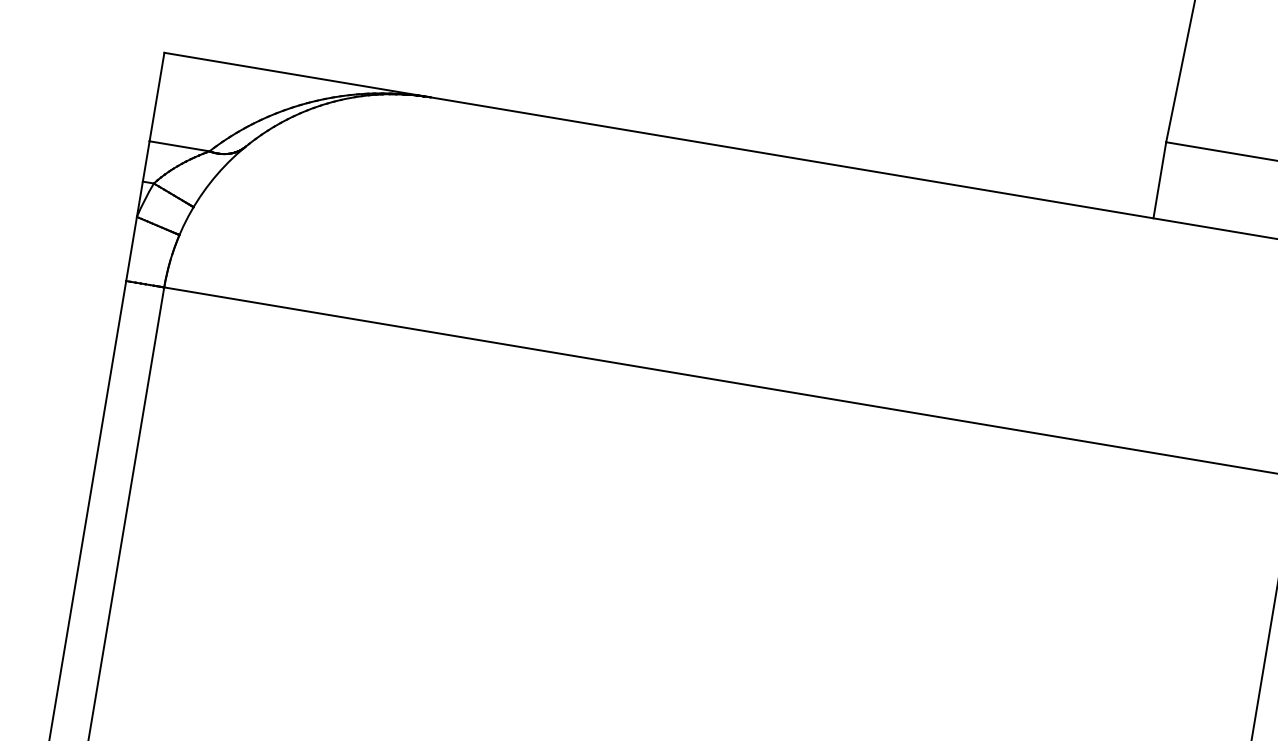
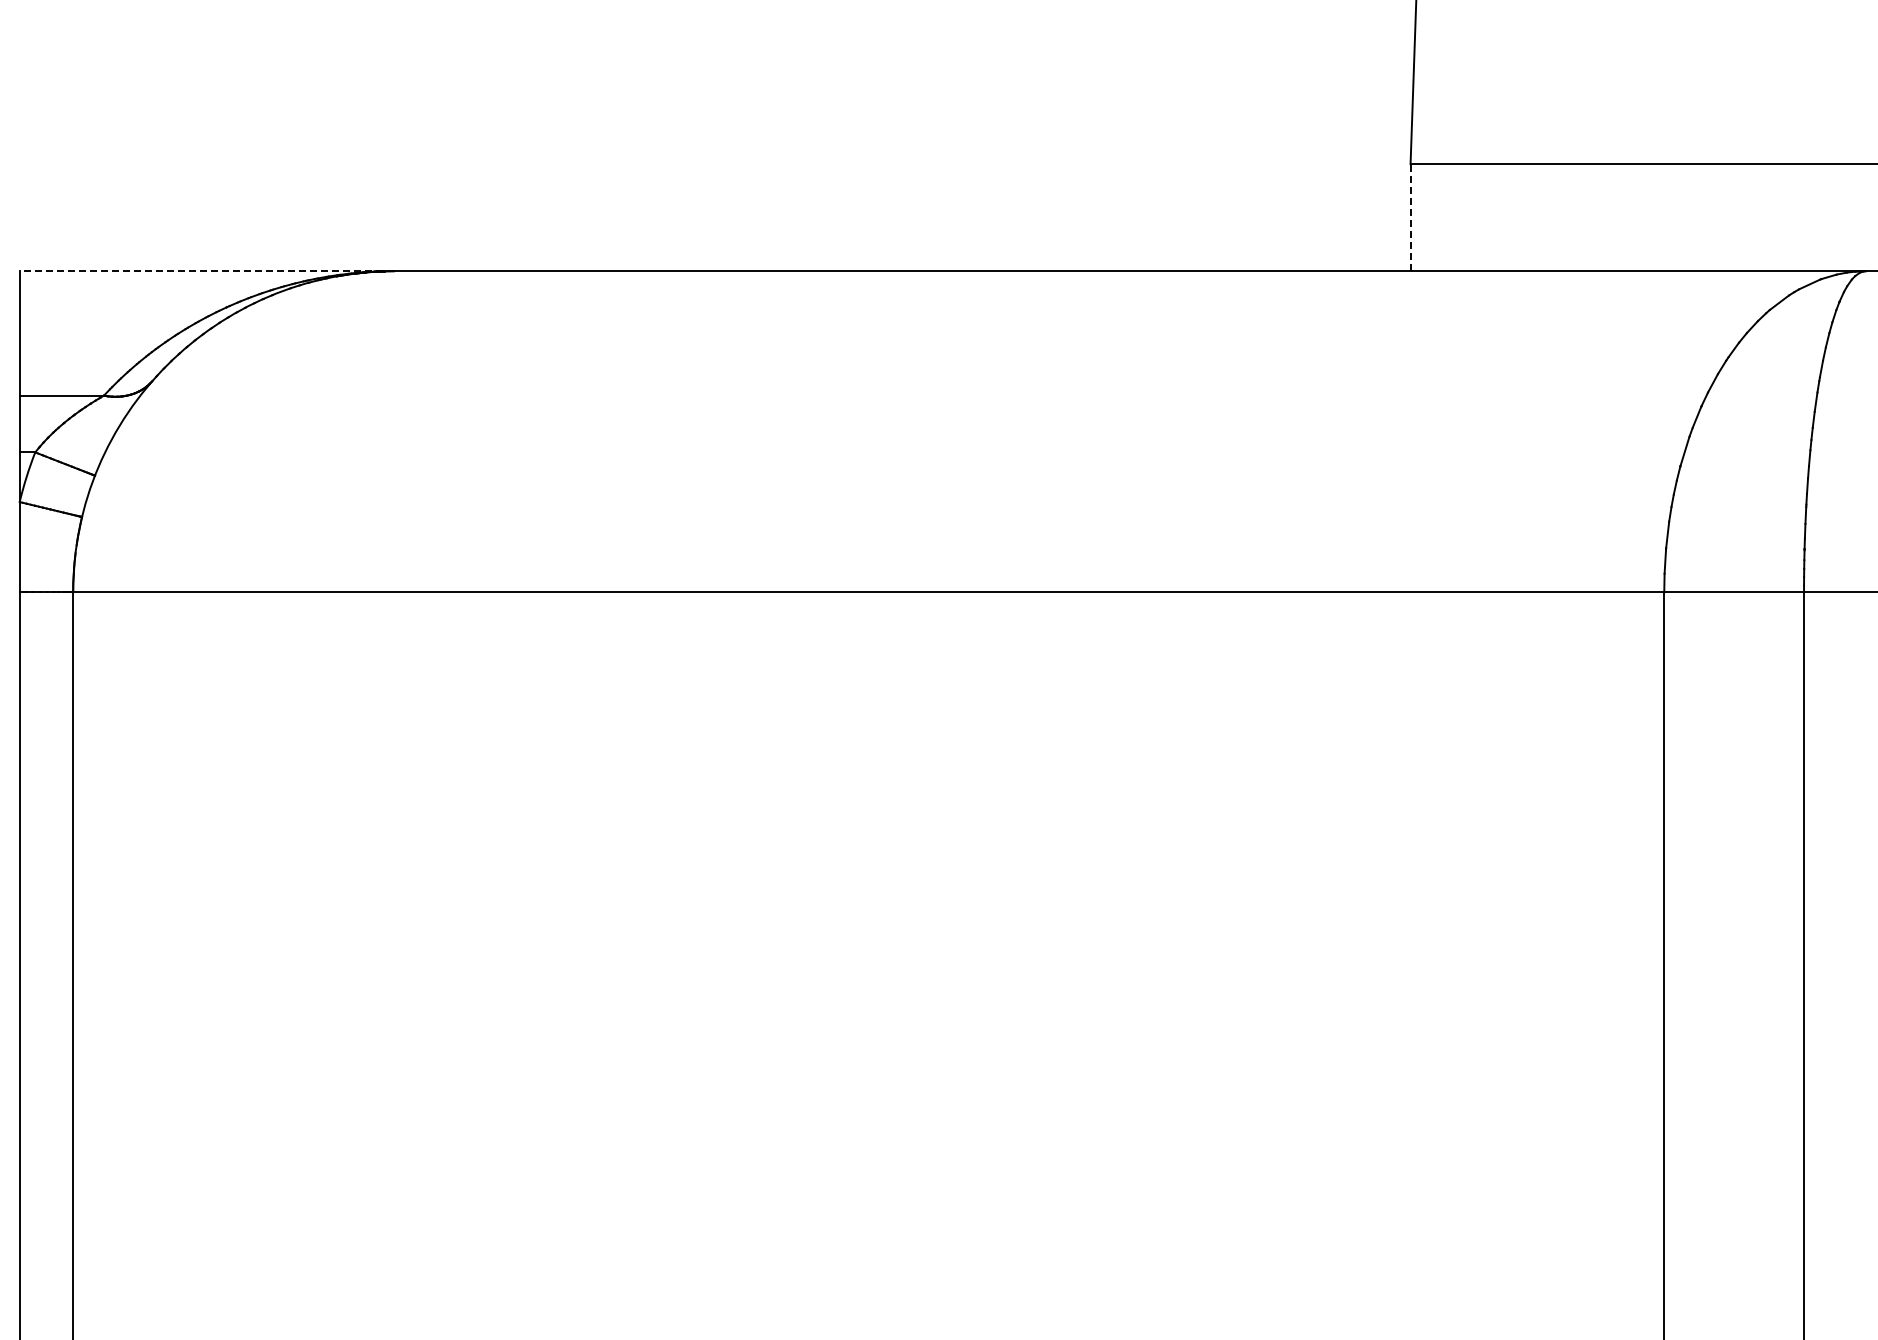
line: (297, 75) -> (206, 271), solid -> dashed
line: (1159, 180) -> (1410, 217), solid -> dashed

